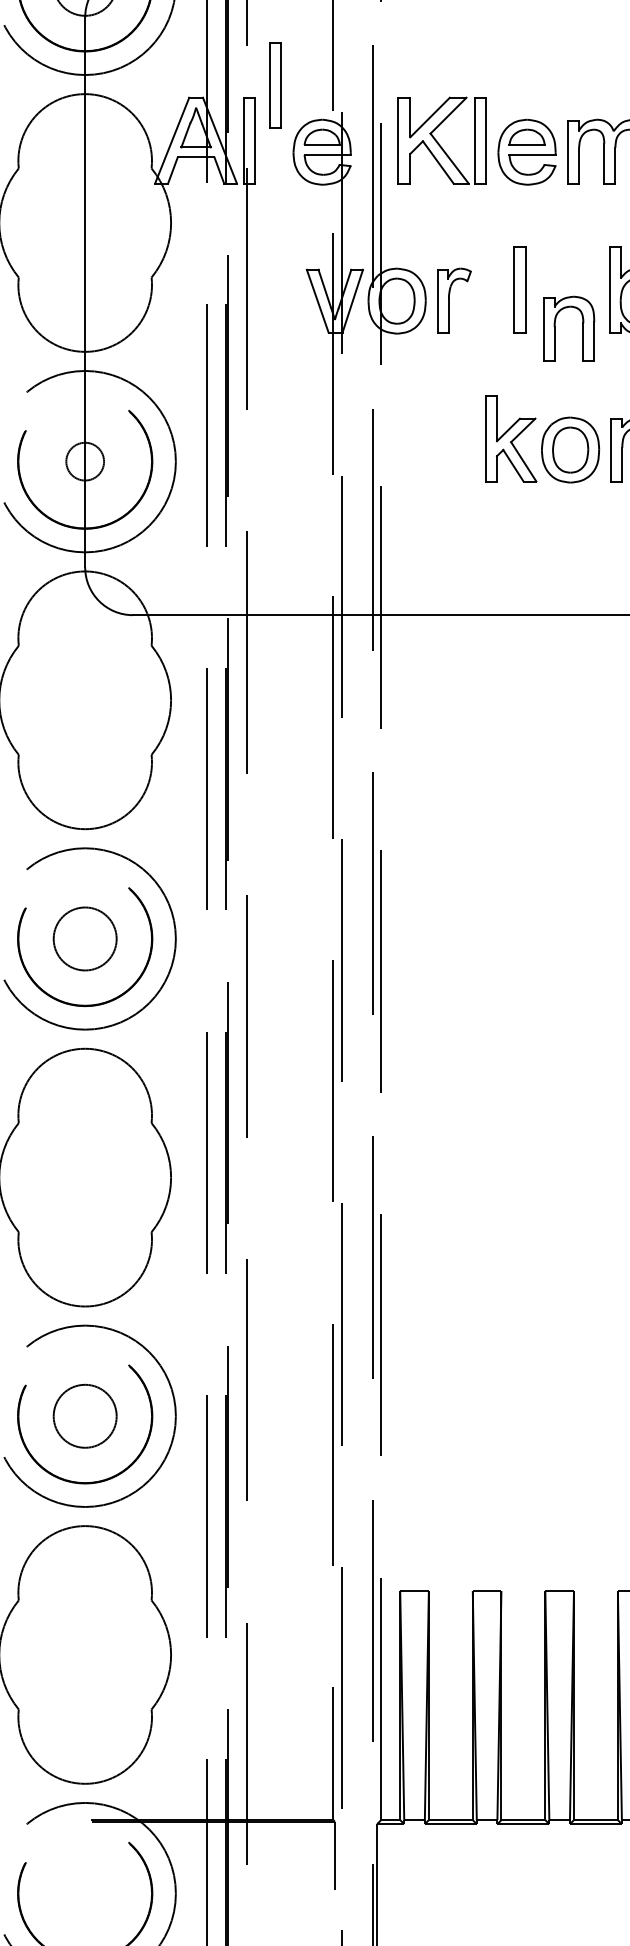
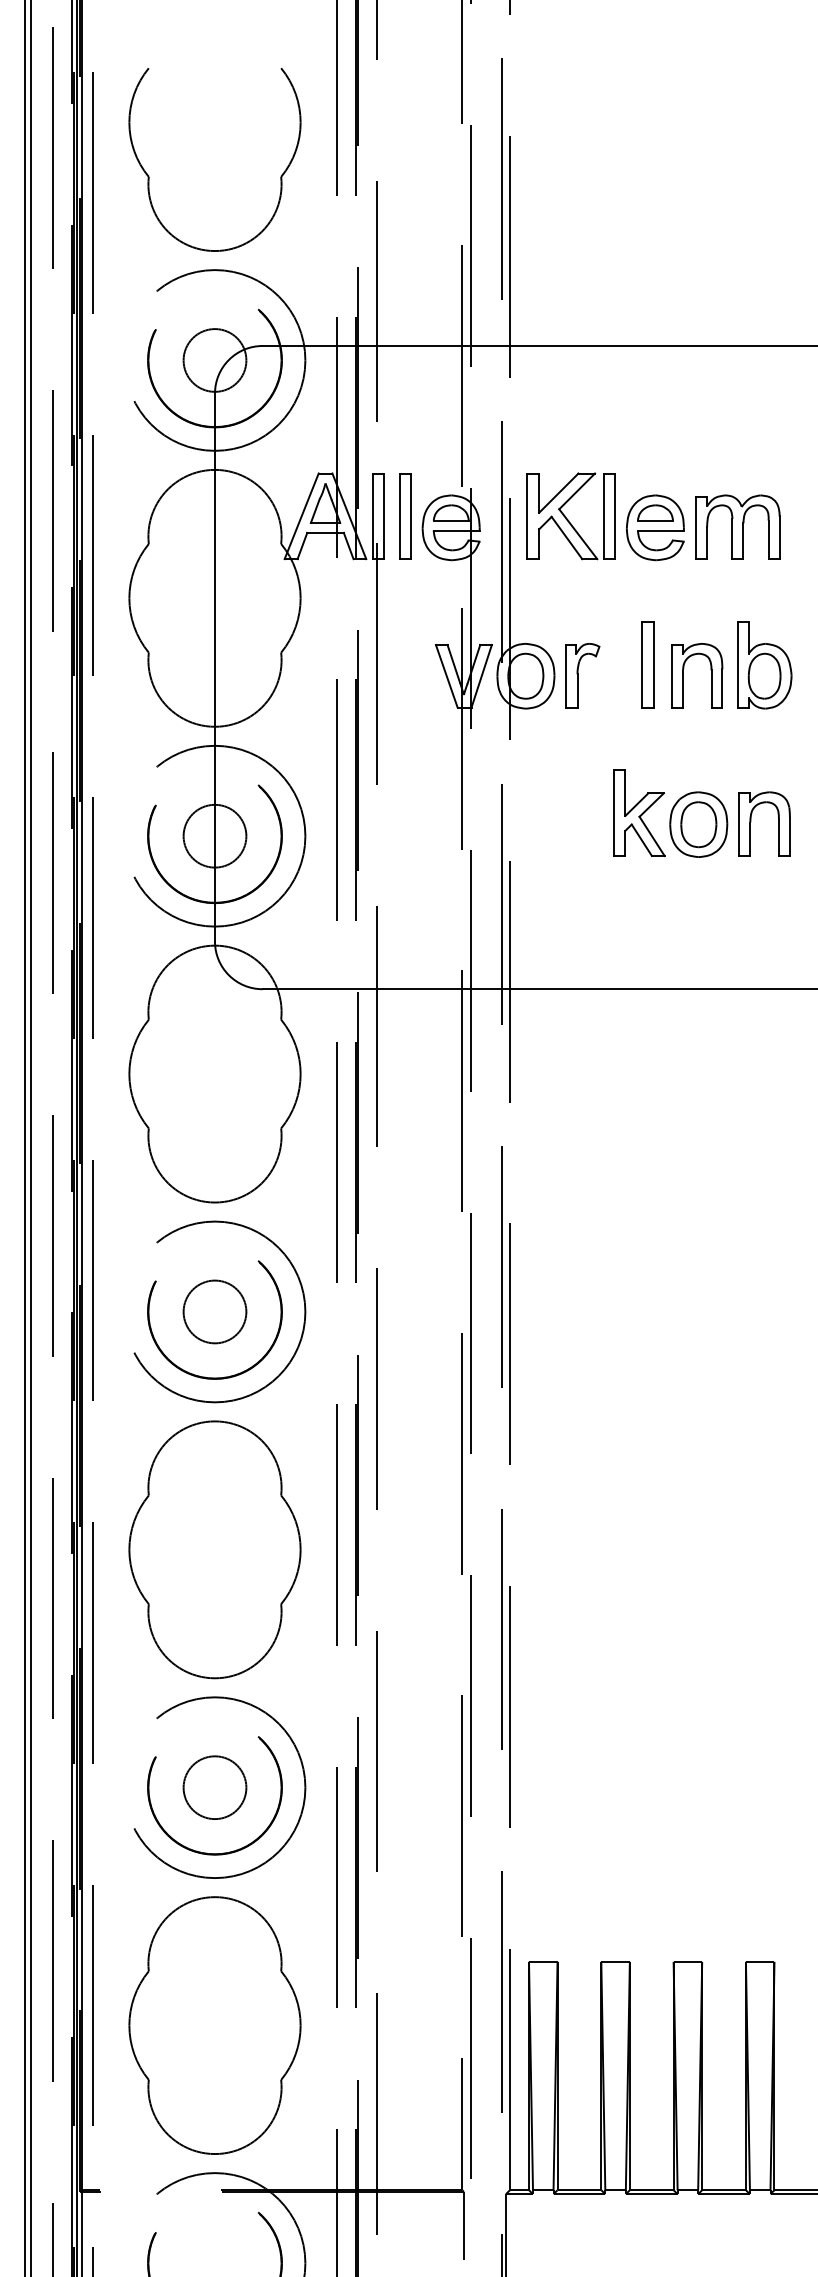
part: (276, 85) -> (405, 516), moved
part: (582, 323) -> (710, 670), moved
circle: (84, 460) -> (214, 835), size x1.67

